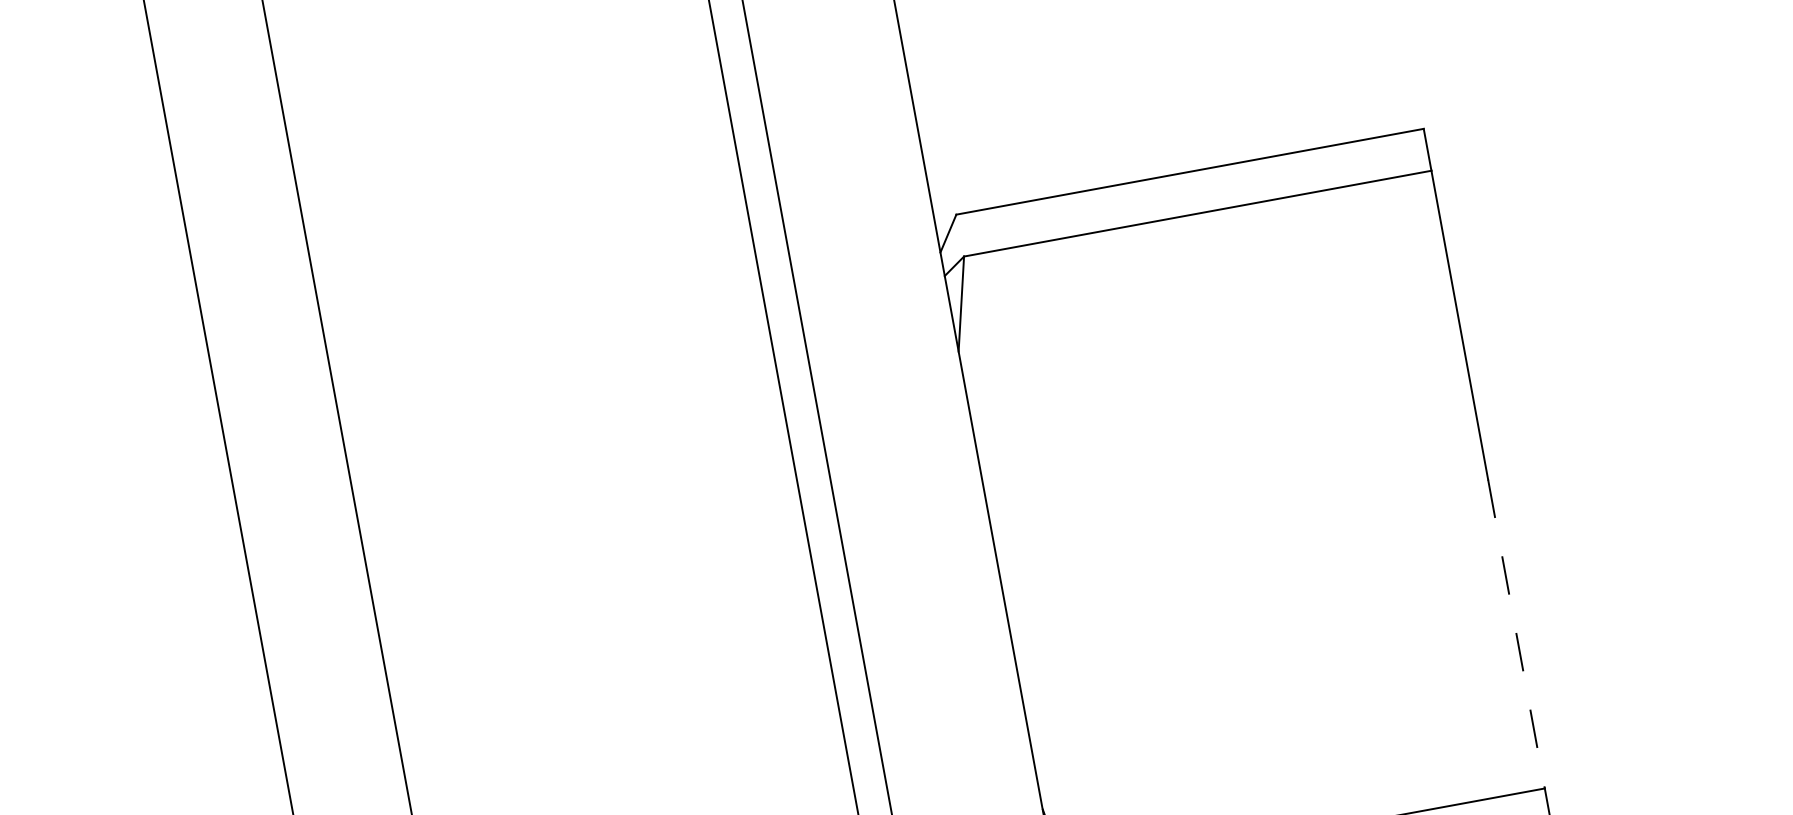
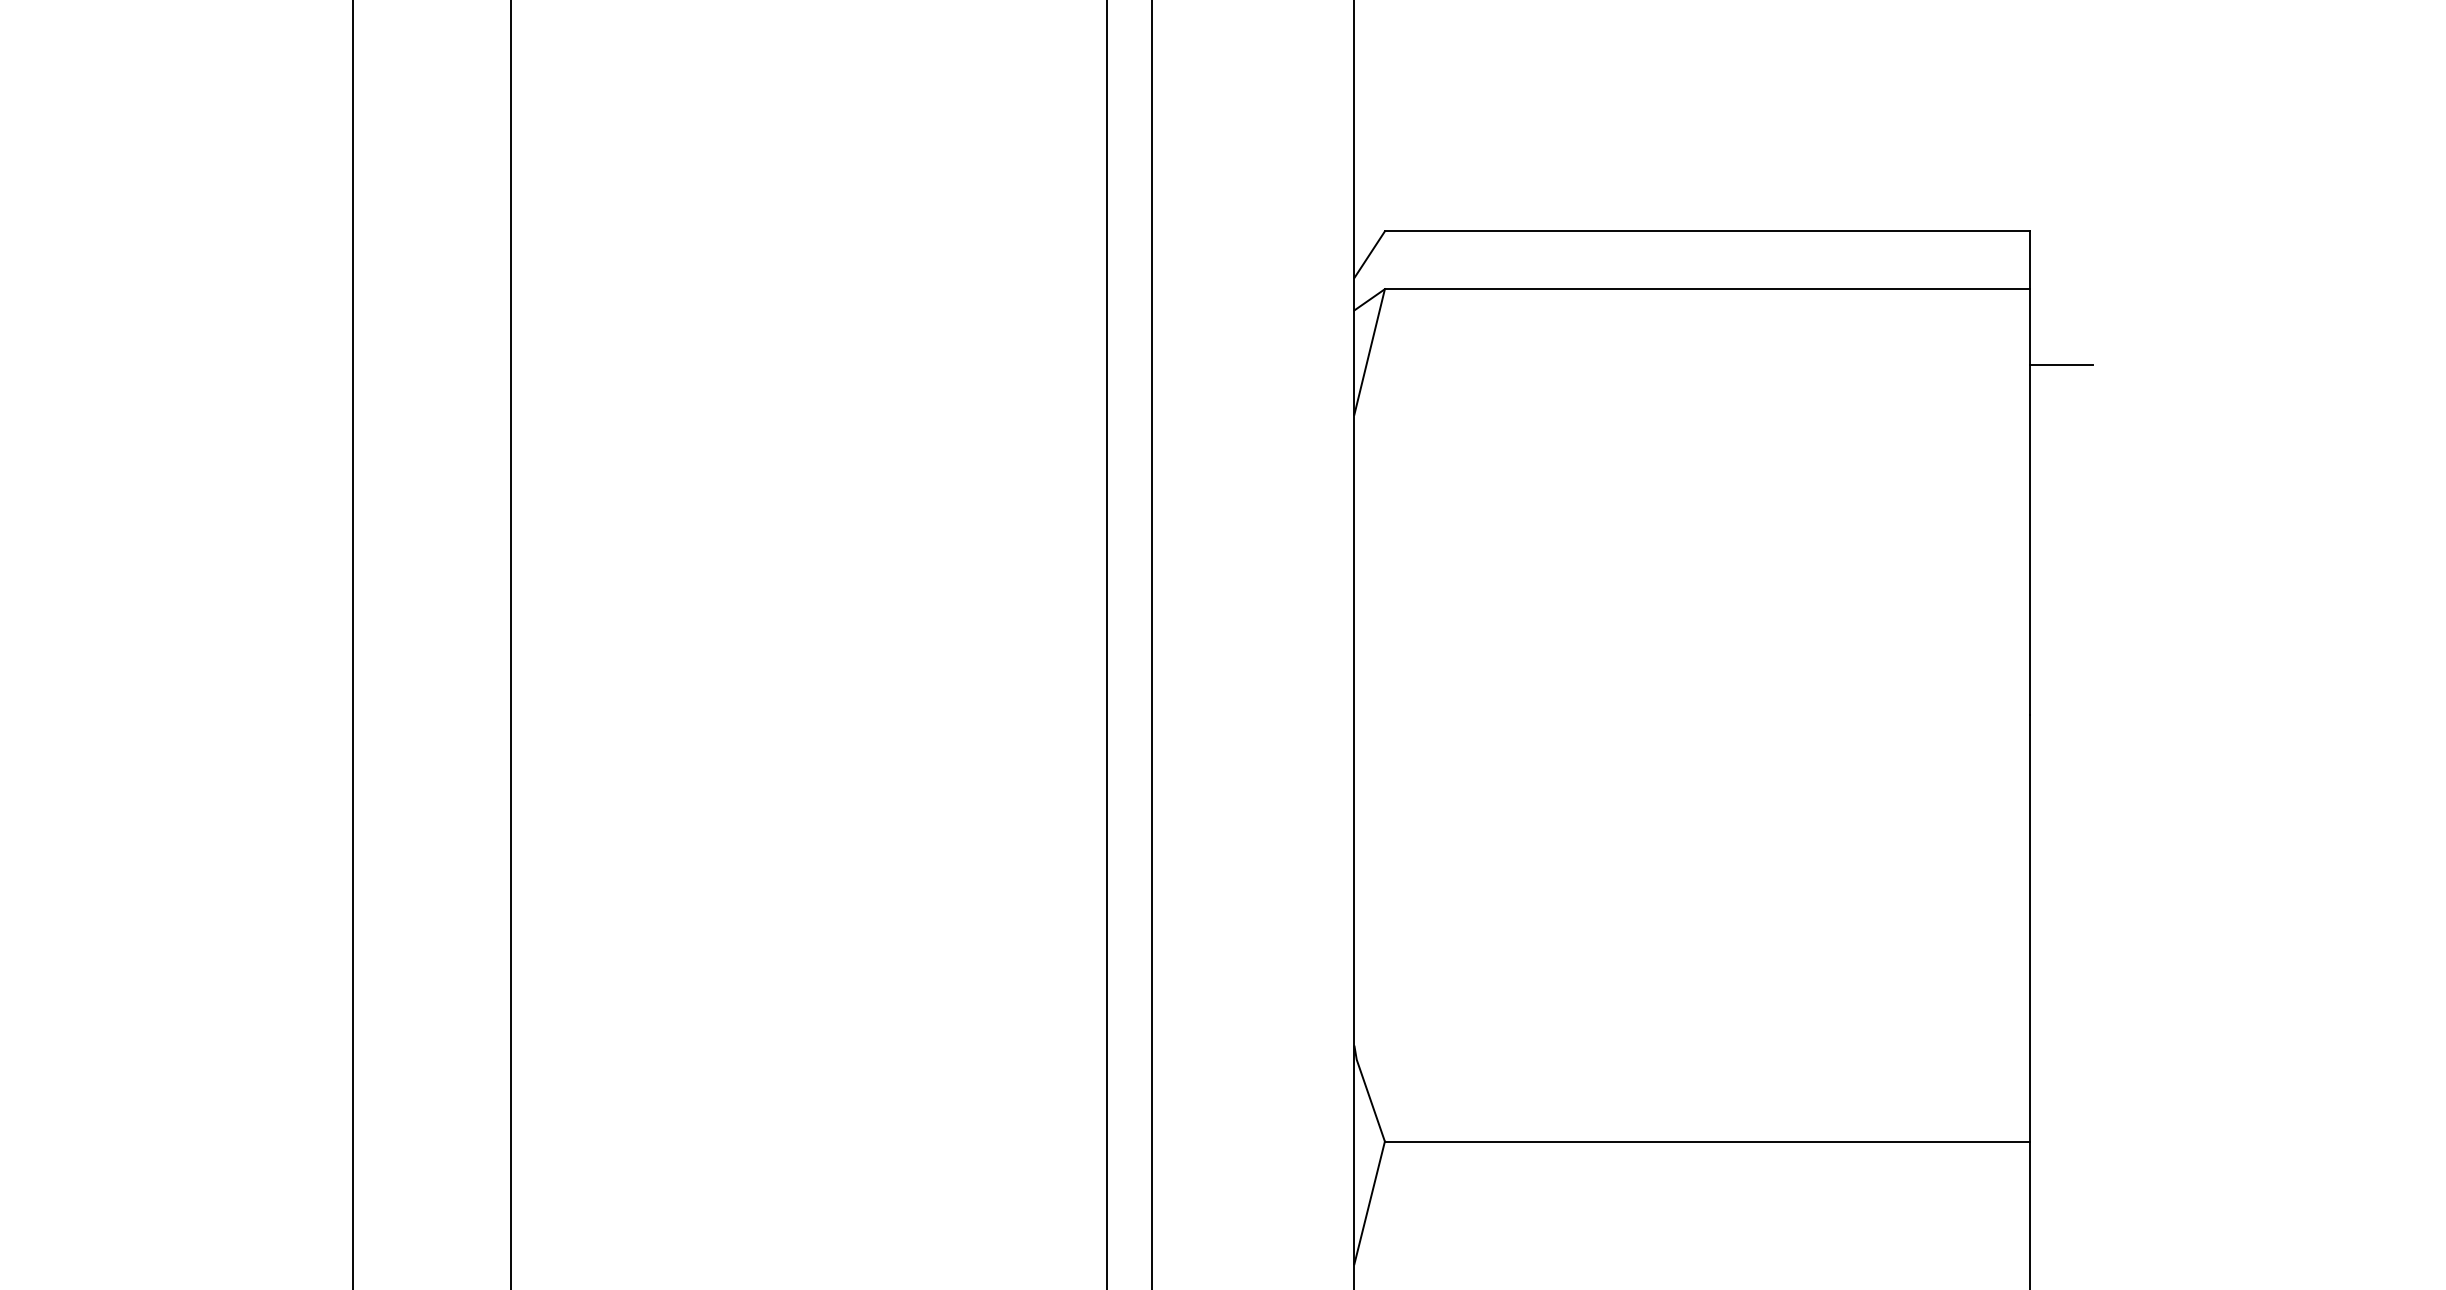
line: (1464, 221) -> (2061, 364), added
line: (1516, 634) -> (2029, 928), dashed -> solid

